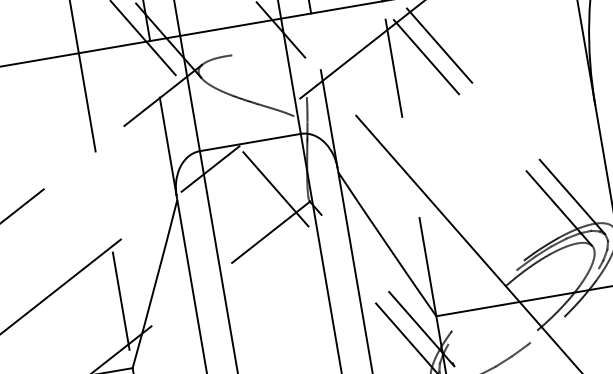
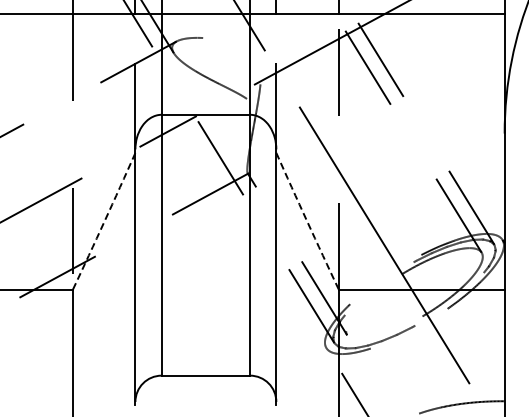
arc: (387, 244) -> (307, 221), solid -> dashed
arc: (155, 284) -> (104, 221), solid -> dashed

